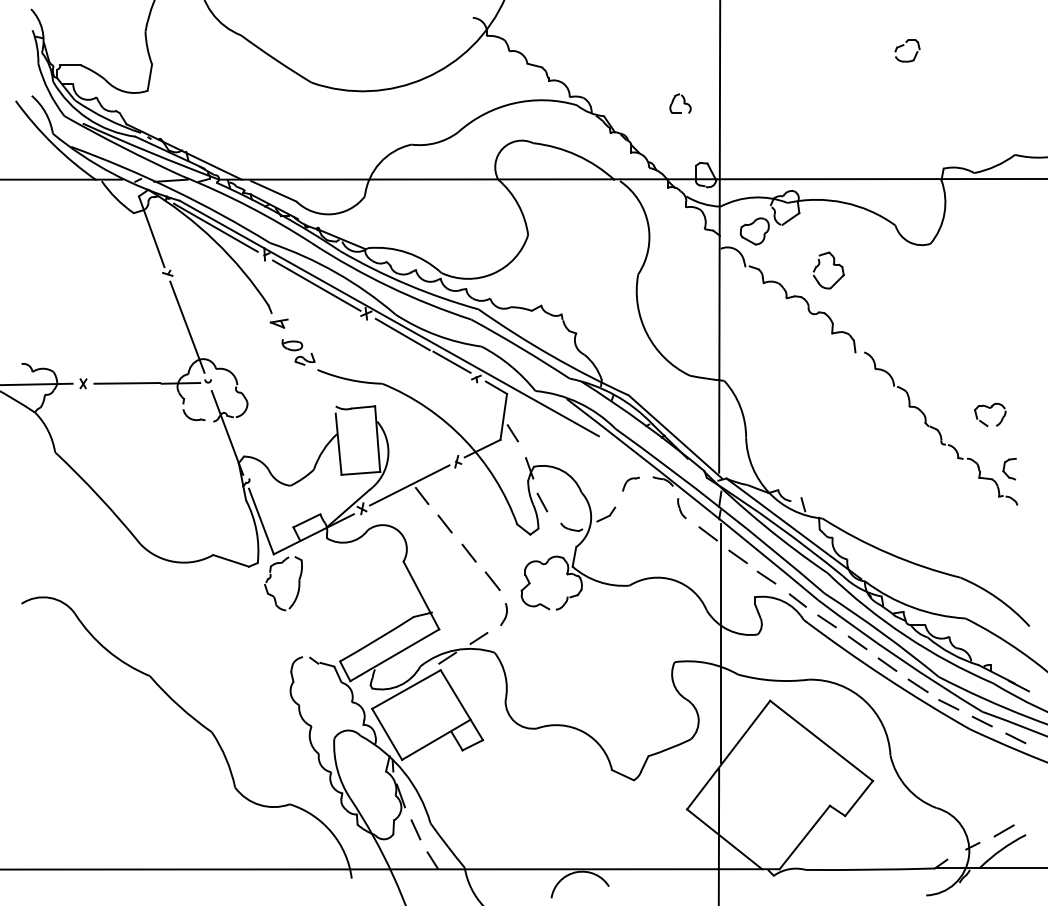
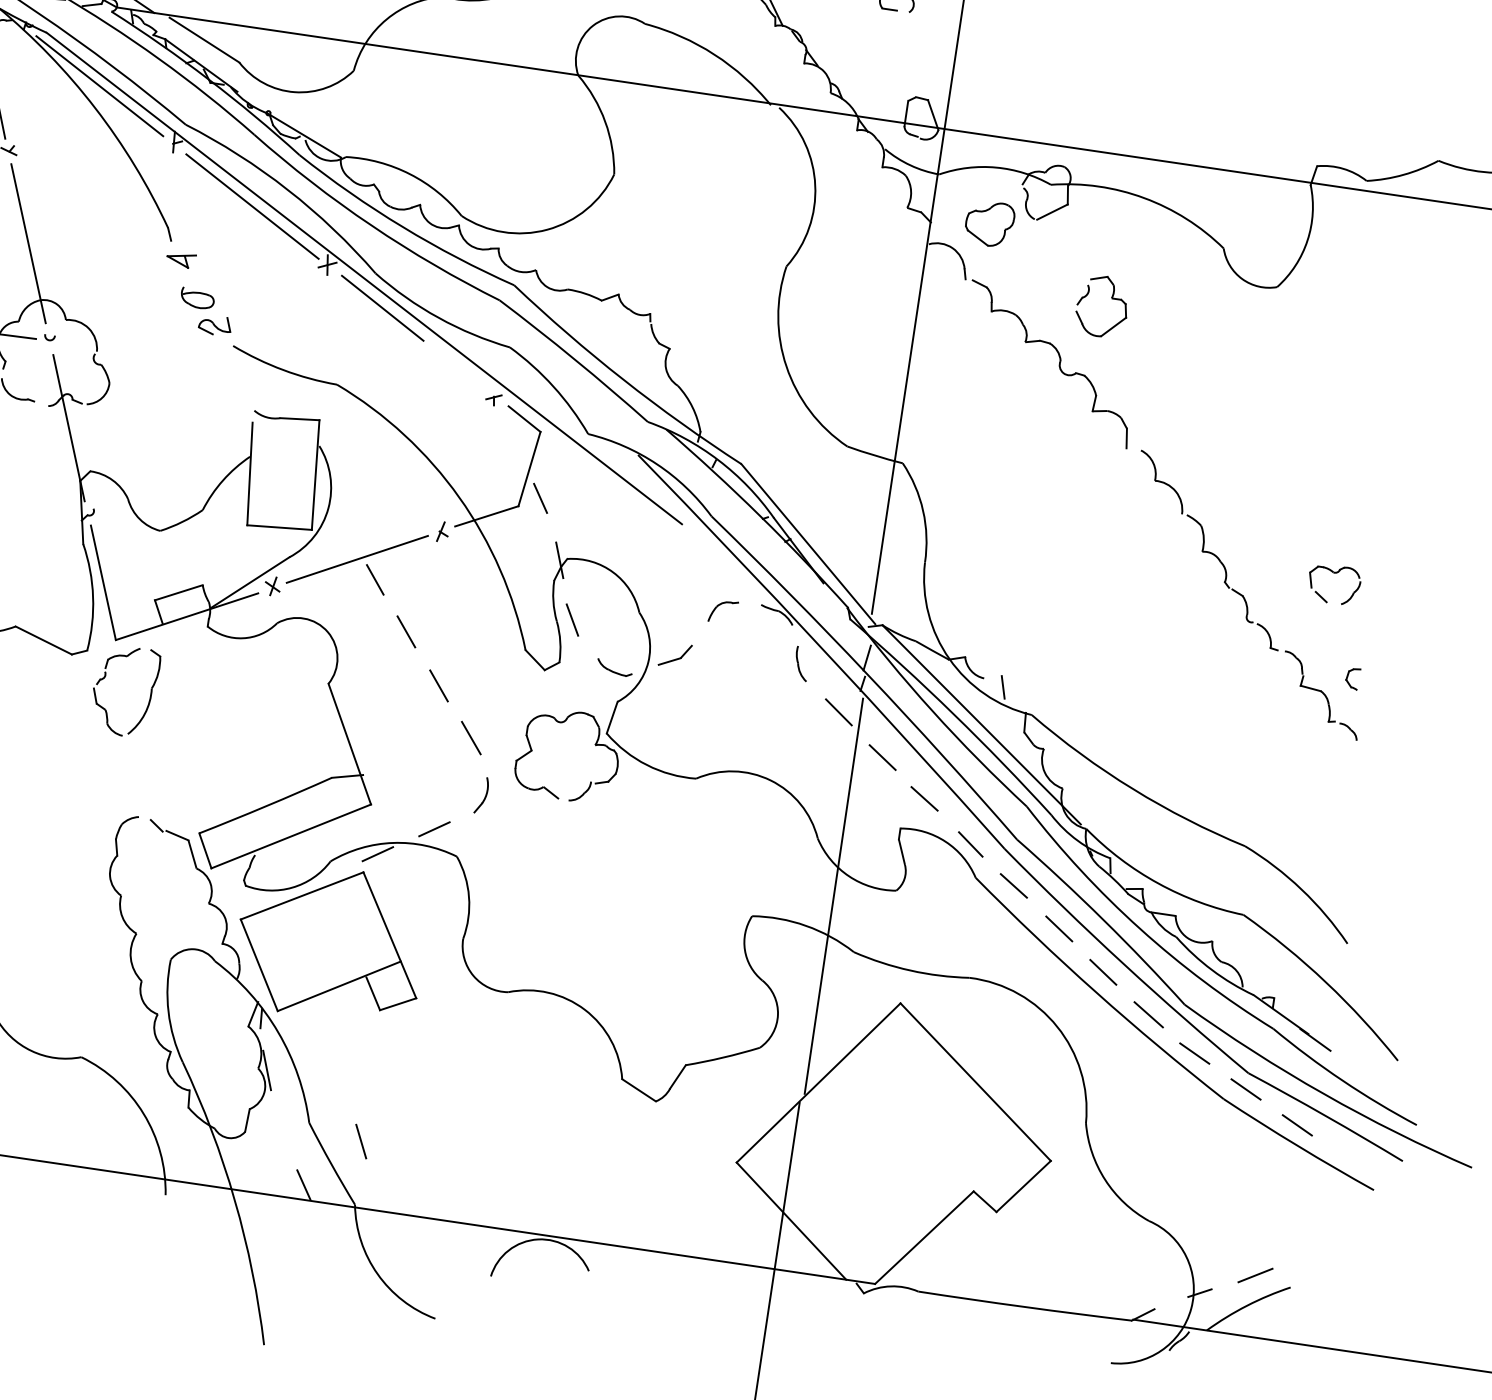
line: (451, 361) -> (456, 364), removed
part: (1009, 468) -> (1352, 677), size x0.6
line: (415, 829) -> (360, 1140), moved

